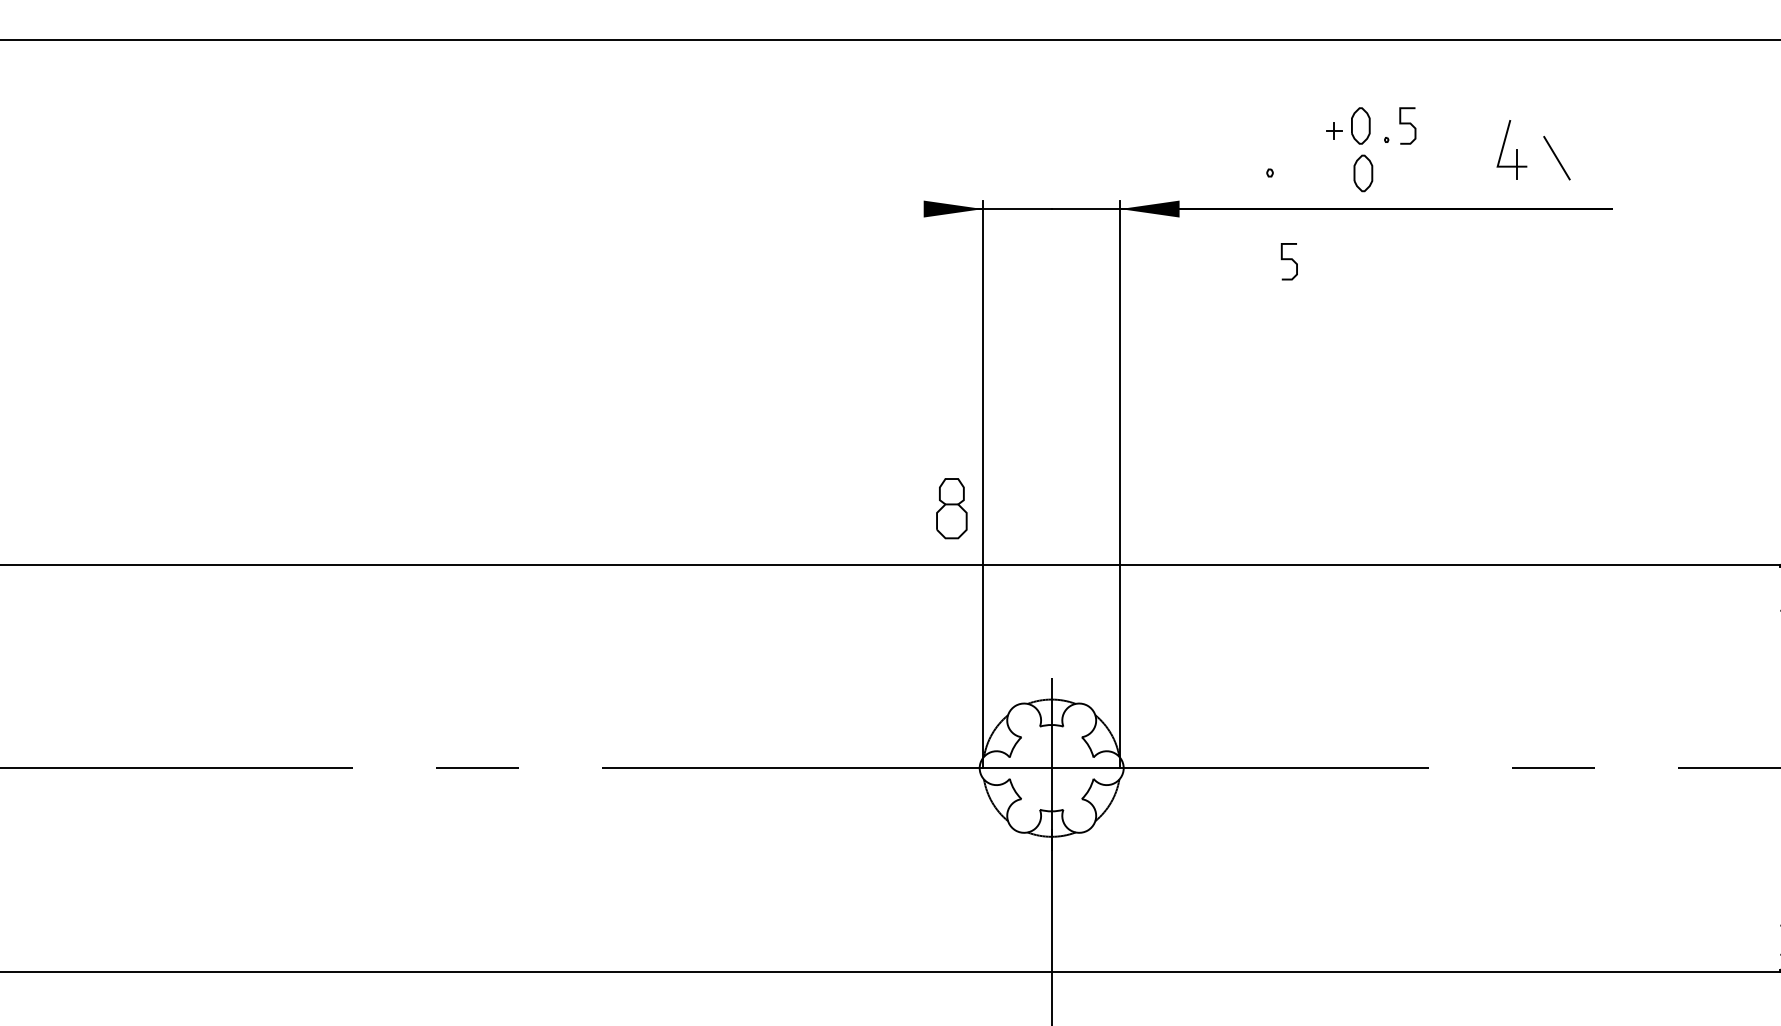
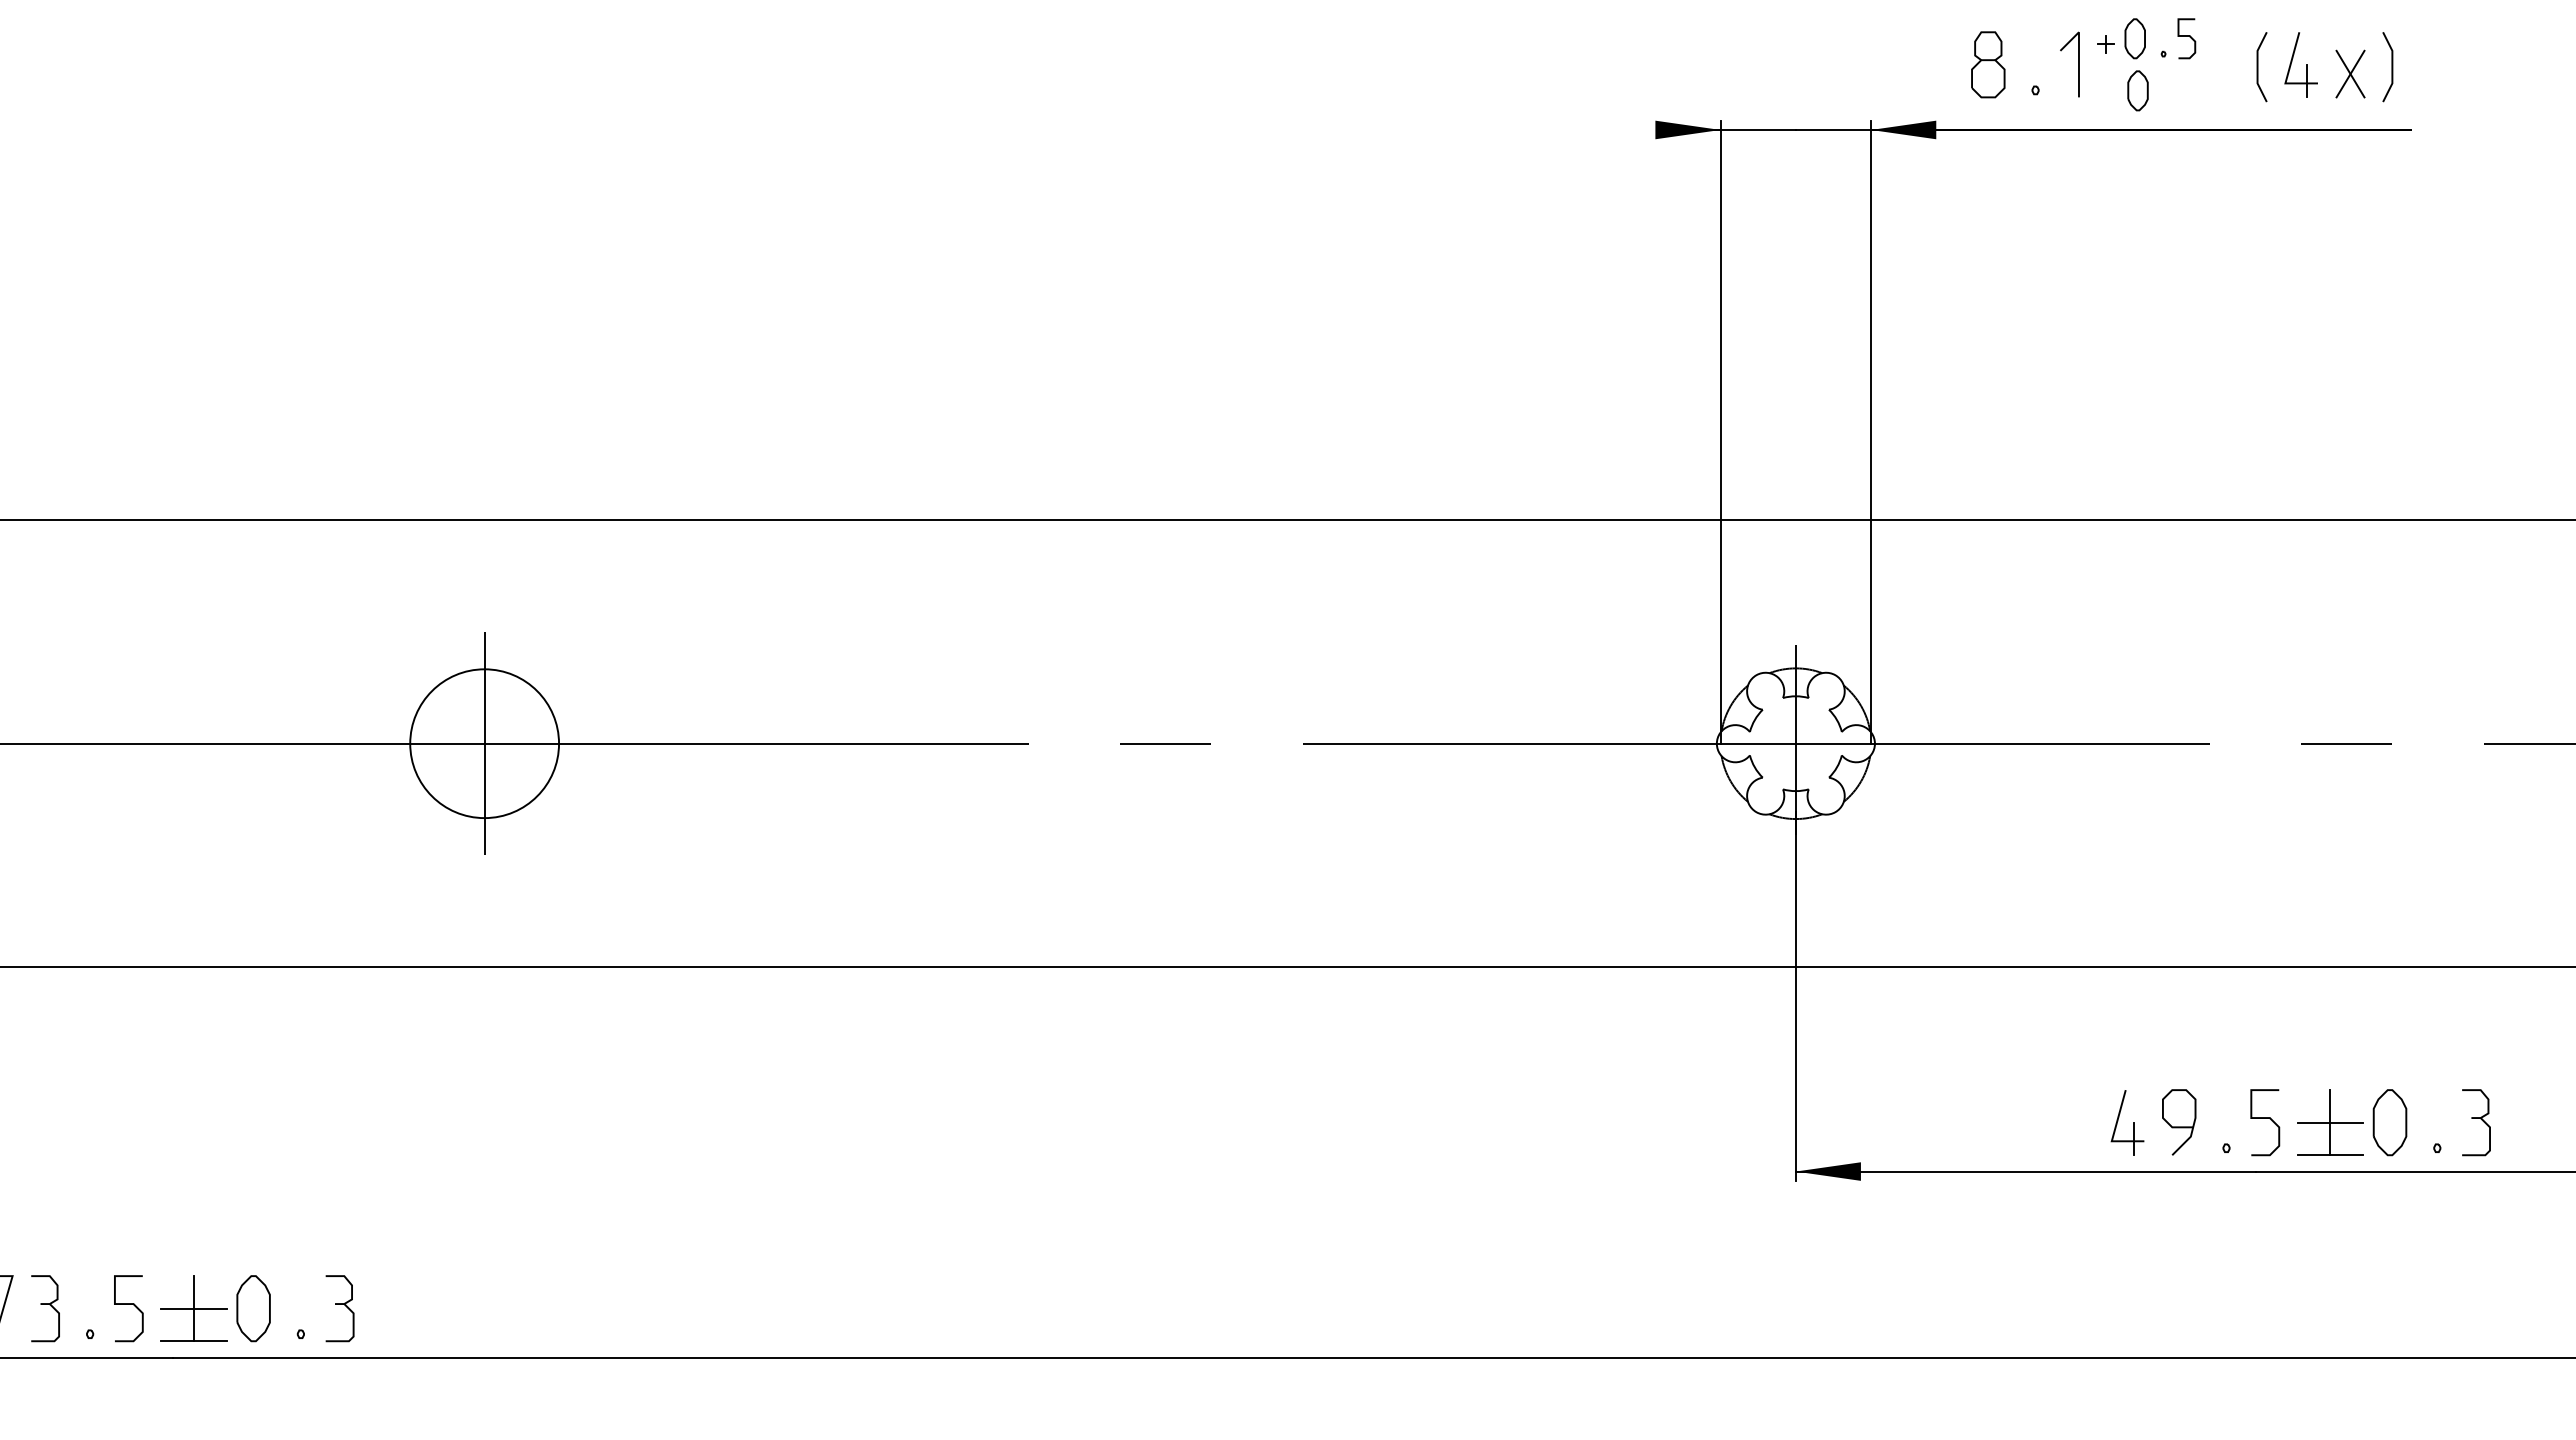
line: (1309, 149) -> (2078, 64), added
line: (1473, 152) -> (2258, 67), added
line: (1594, 152) -> (2391, 67), added
line: (1556, 157) -> (2350, 73), added
curve: (1289, 259) -> (2056, 185), removed
part: (952, 508) -> (1988, 64), moved

